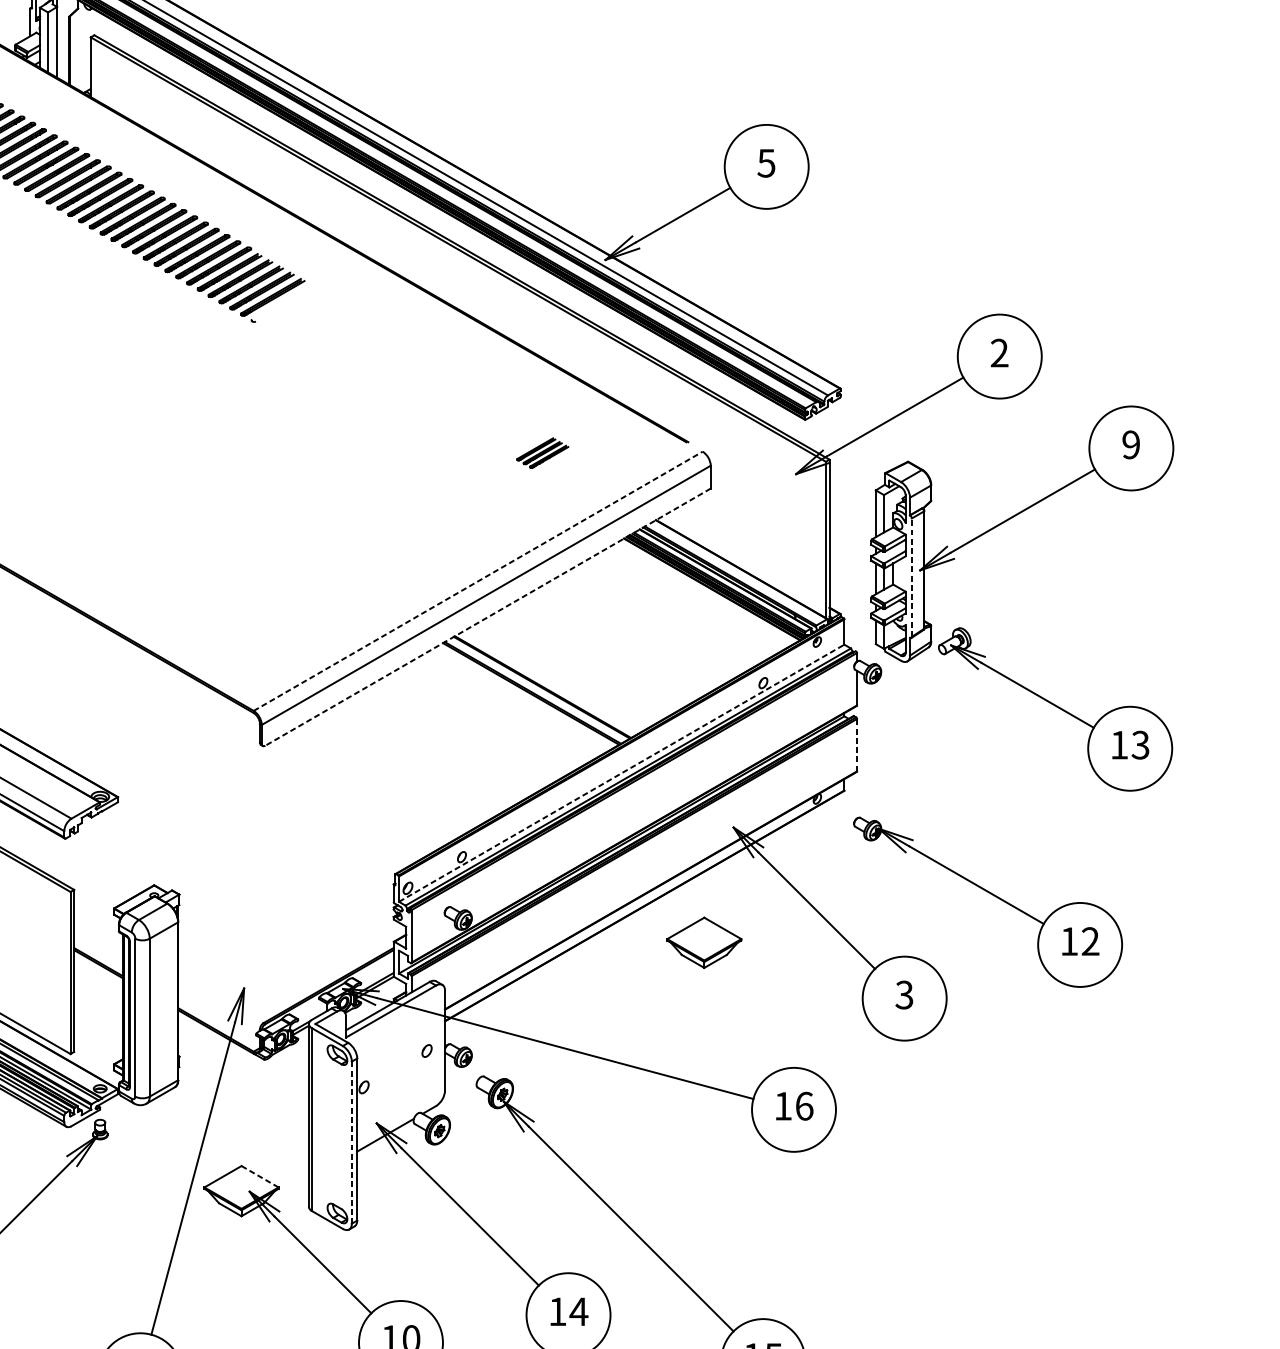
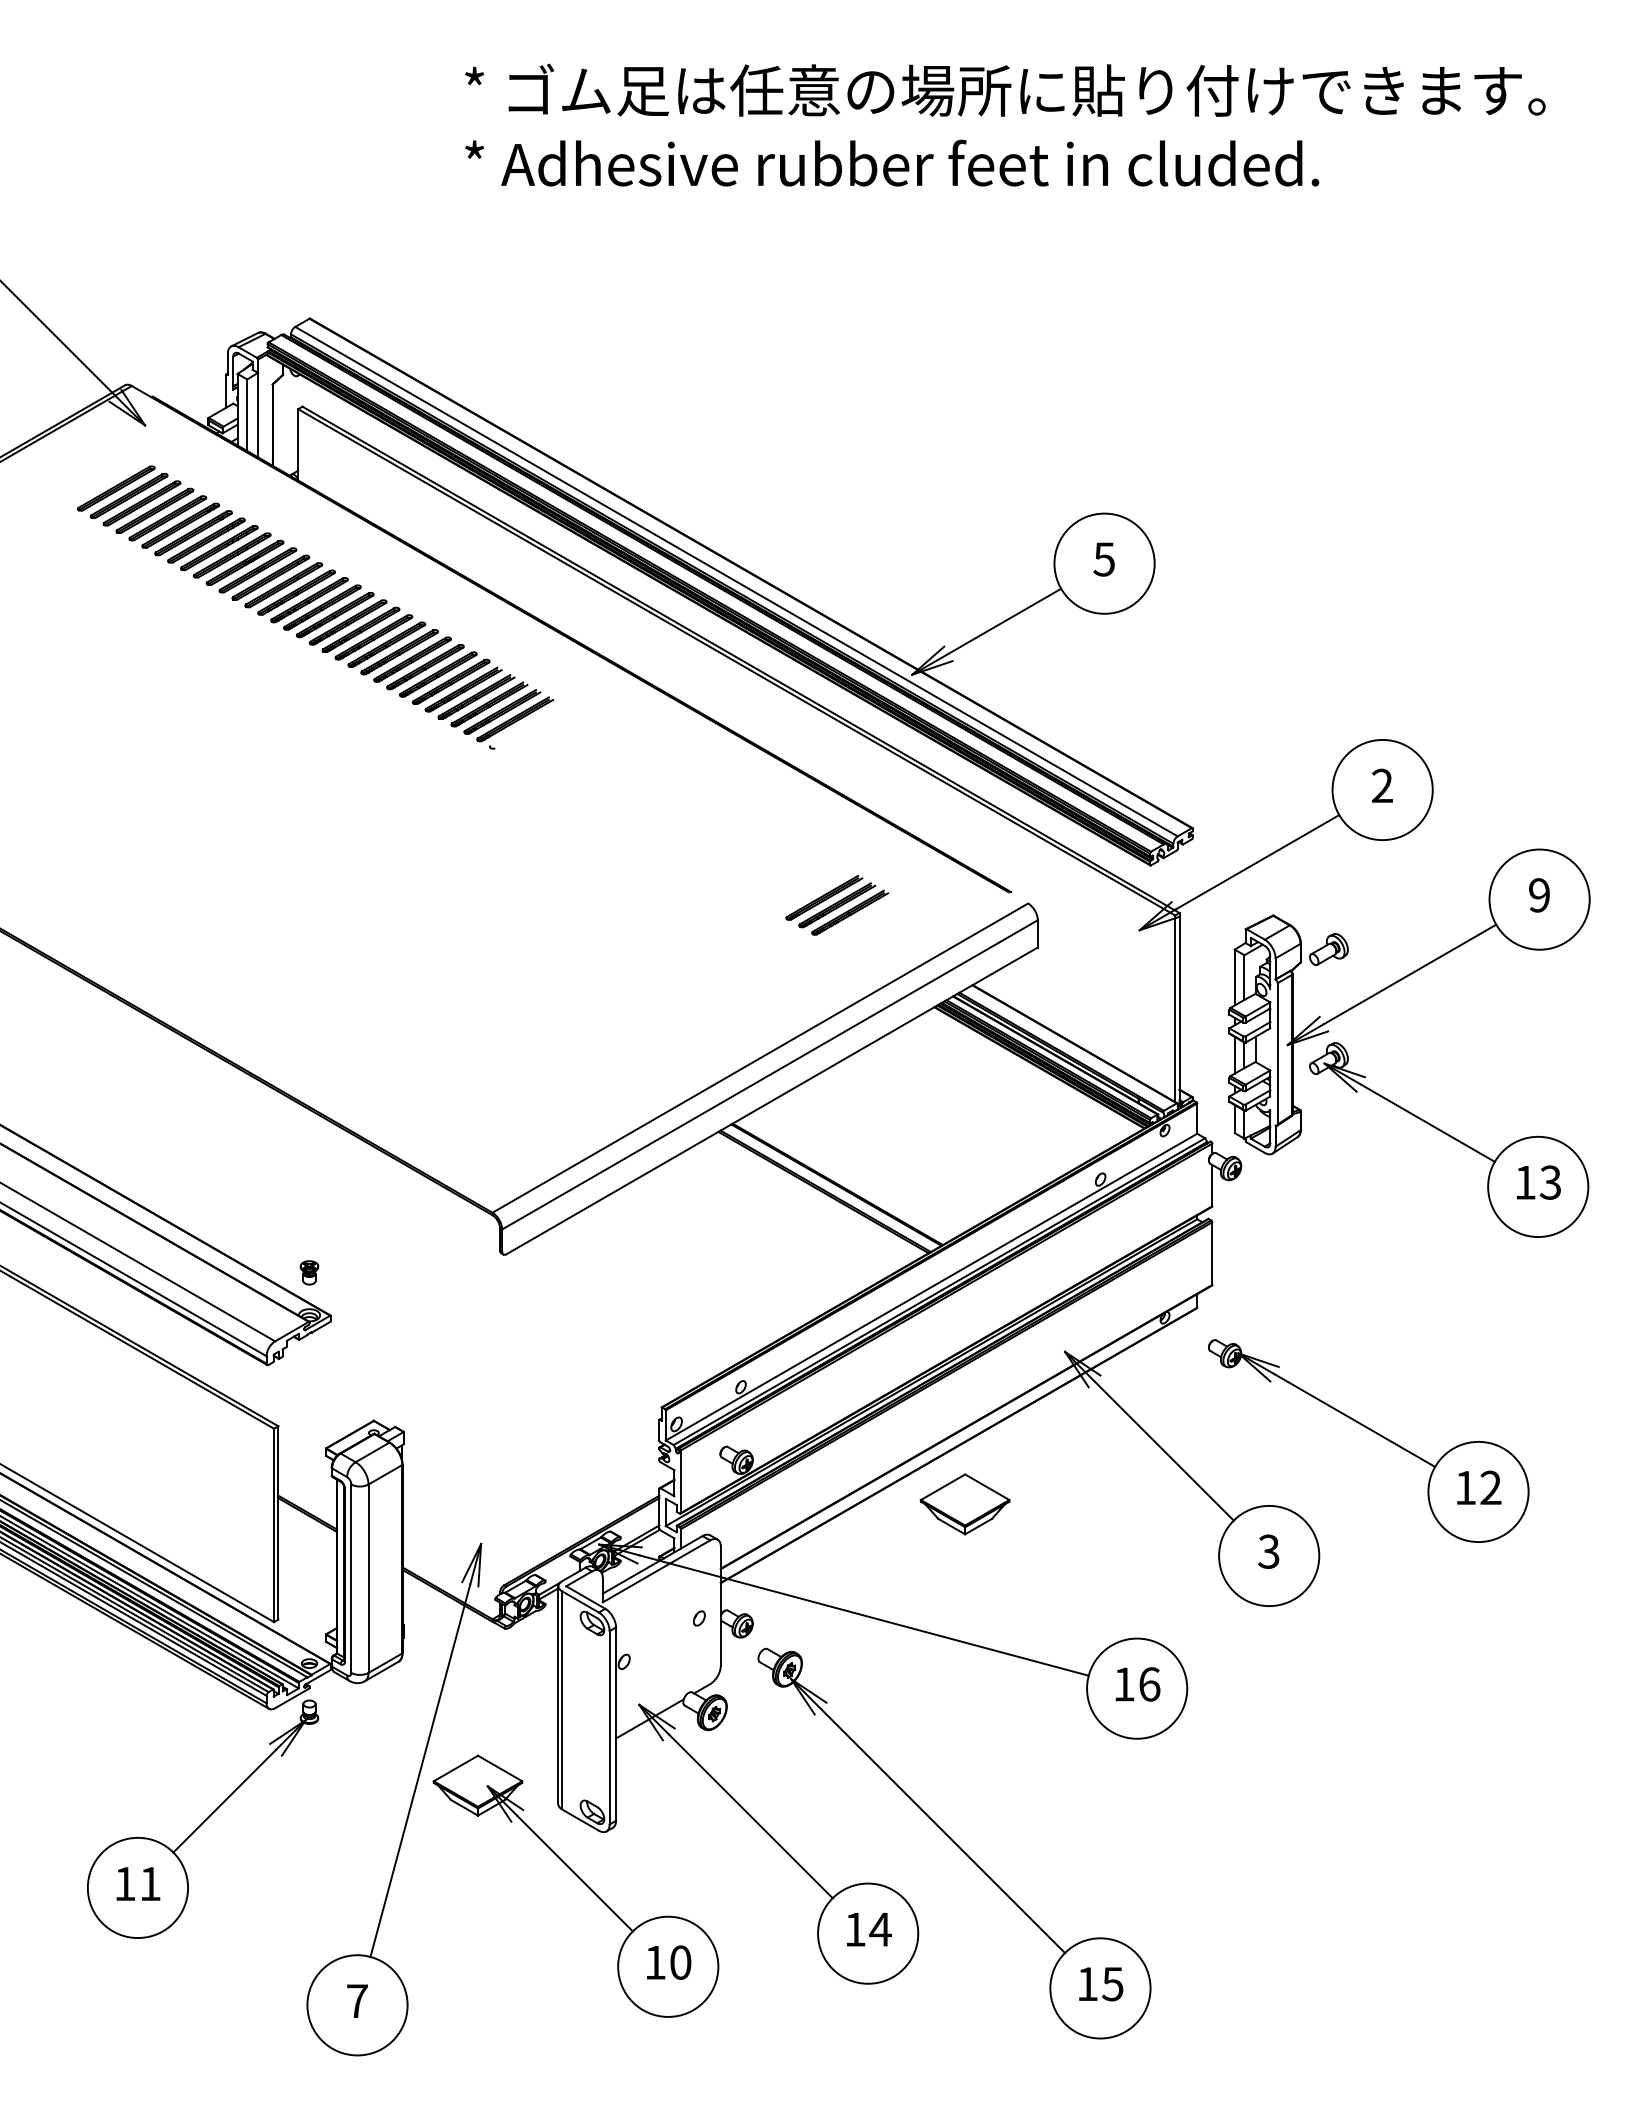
part: (542, 452) -> (837, 904), size x1.67
part: (954, 490) -> (1328, 949), added
line: (911, 577) -> (1277, 1053), dashed -> solid
line: (478, 580) -> (760, 1057), dashed -> solid
line: (488, 616) -> (772, 1100), dashed -> solid
part: (1055, 709) -> (1449, 1139), moved
line: (857, 745) -> (1212, 1253), dashed -> solid
part: (100, 761) -> (309, 1272), added
line: (621, 773) -> (931, 1287), dashed -> solid
part: (703, 942) -> (964, 1504), moved
line: (351, 1142) -> (609, 1727), dashed -> solid
line: (260, 1176) -> (500, 1768), dashed -> solid

